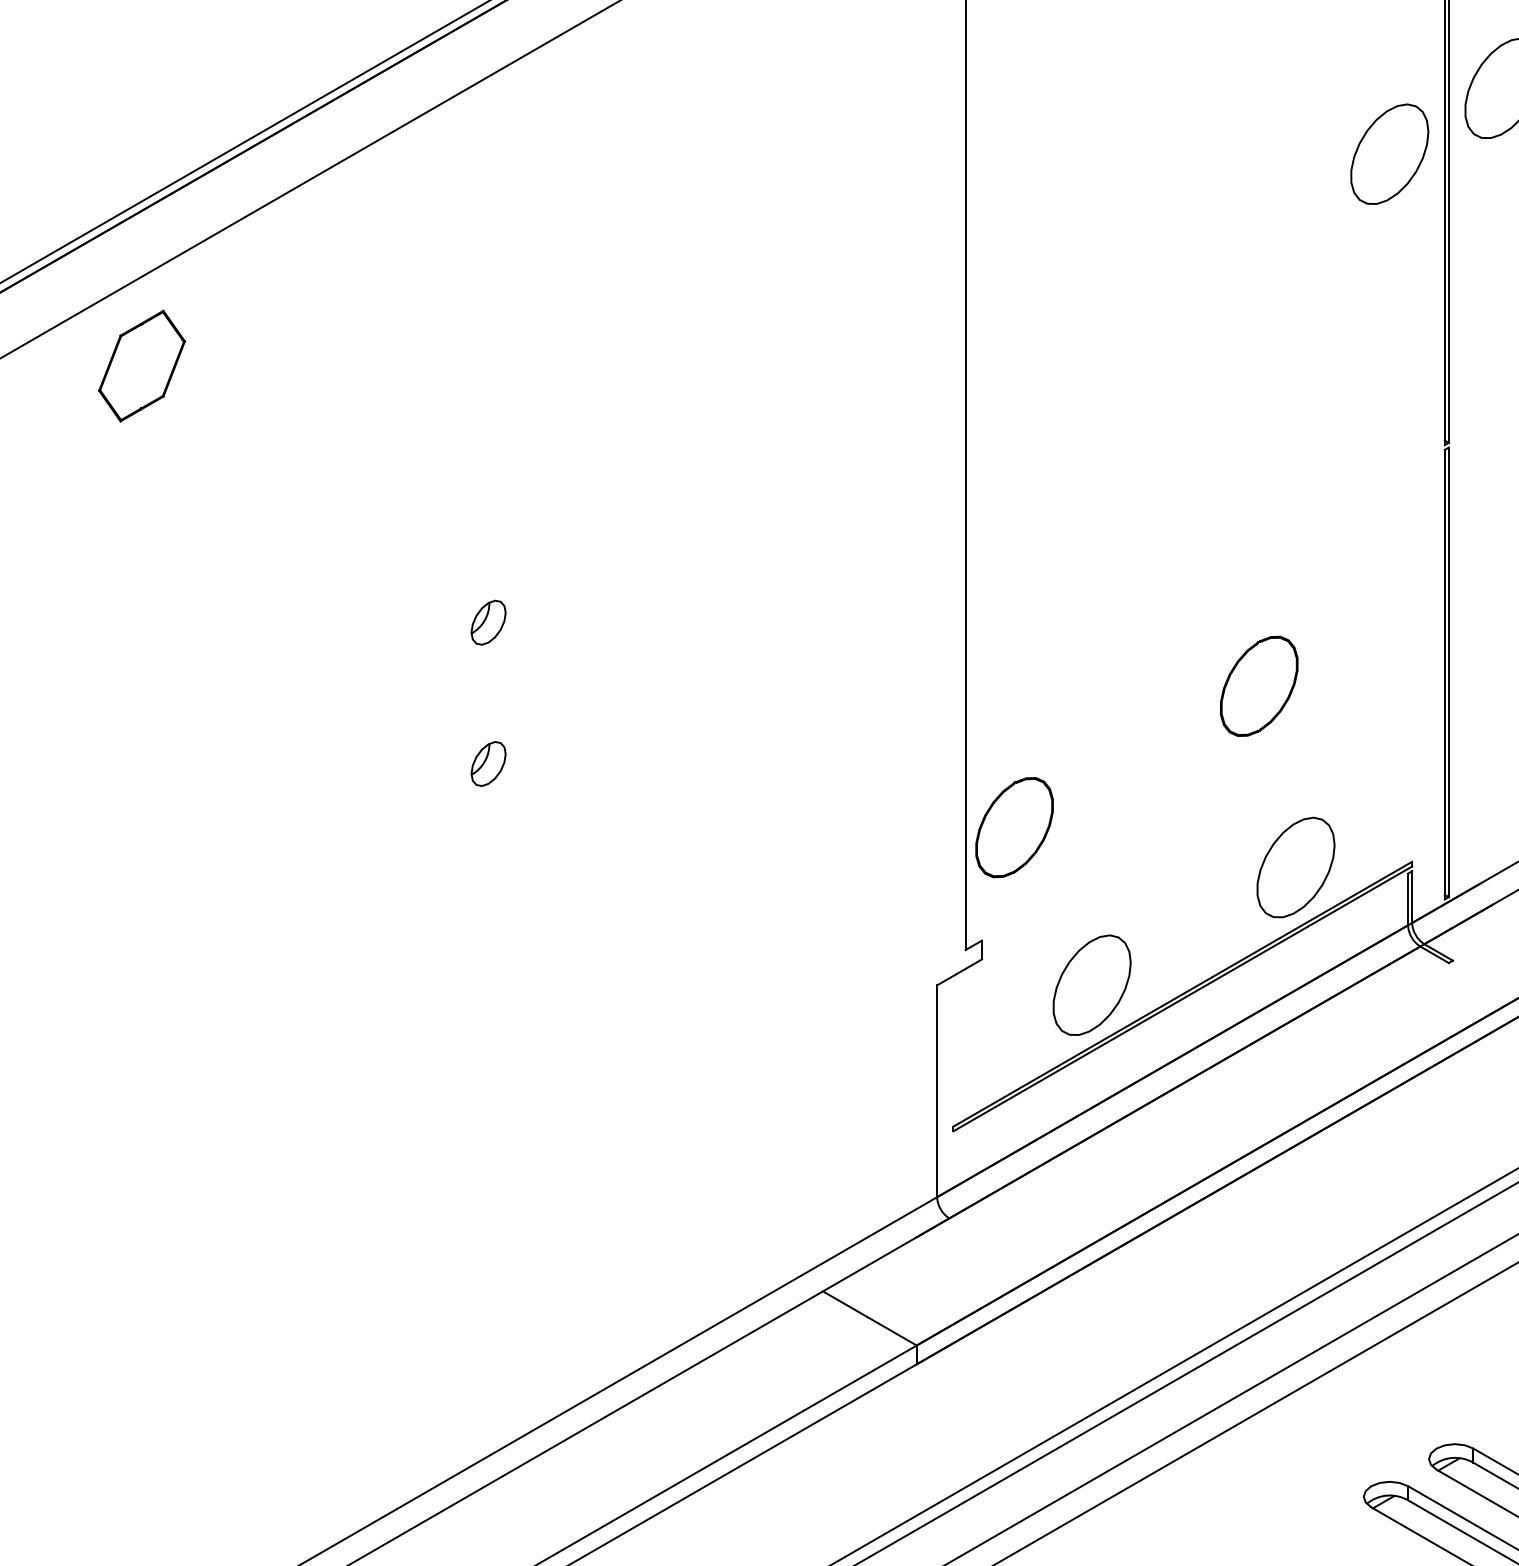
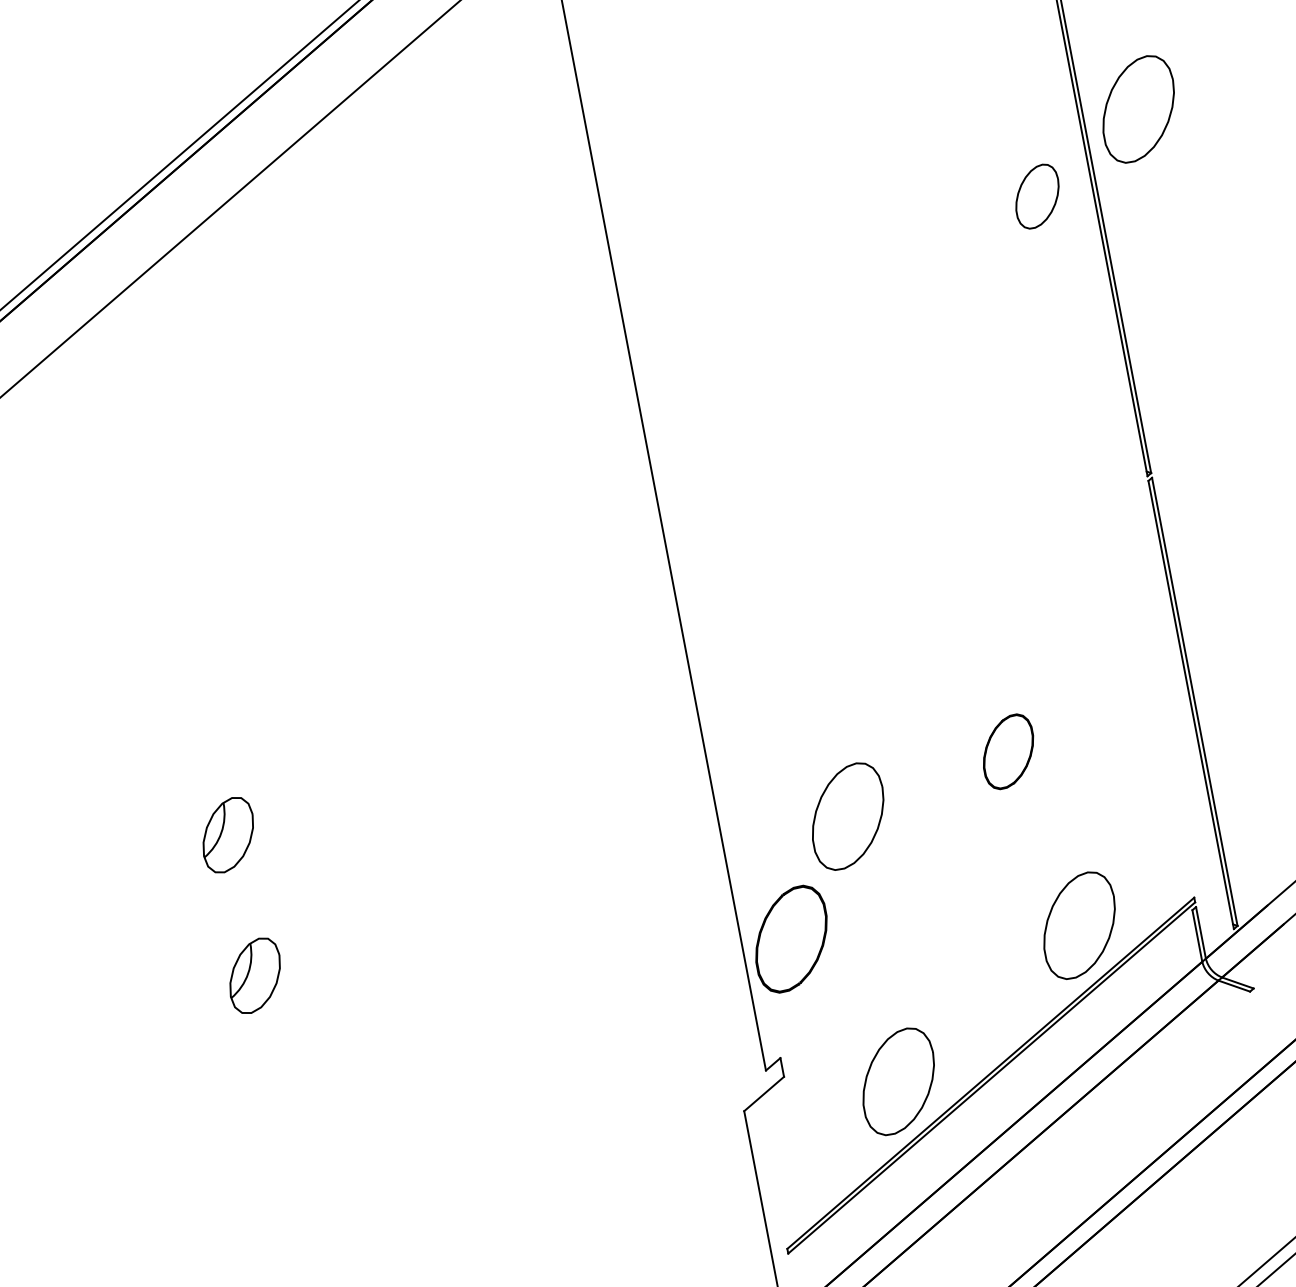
part: (1389, 153) -> (1036, 195), size x0.6
part: (488, 622) -> (228, 834), size x1.6
part: (1259, 685) -> (1008, 750), size x0.7
part: (1091, 718) -> (847, 815), added
part: (488, 763) -> (254, 975), size x1.6

